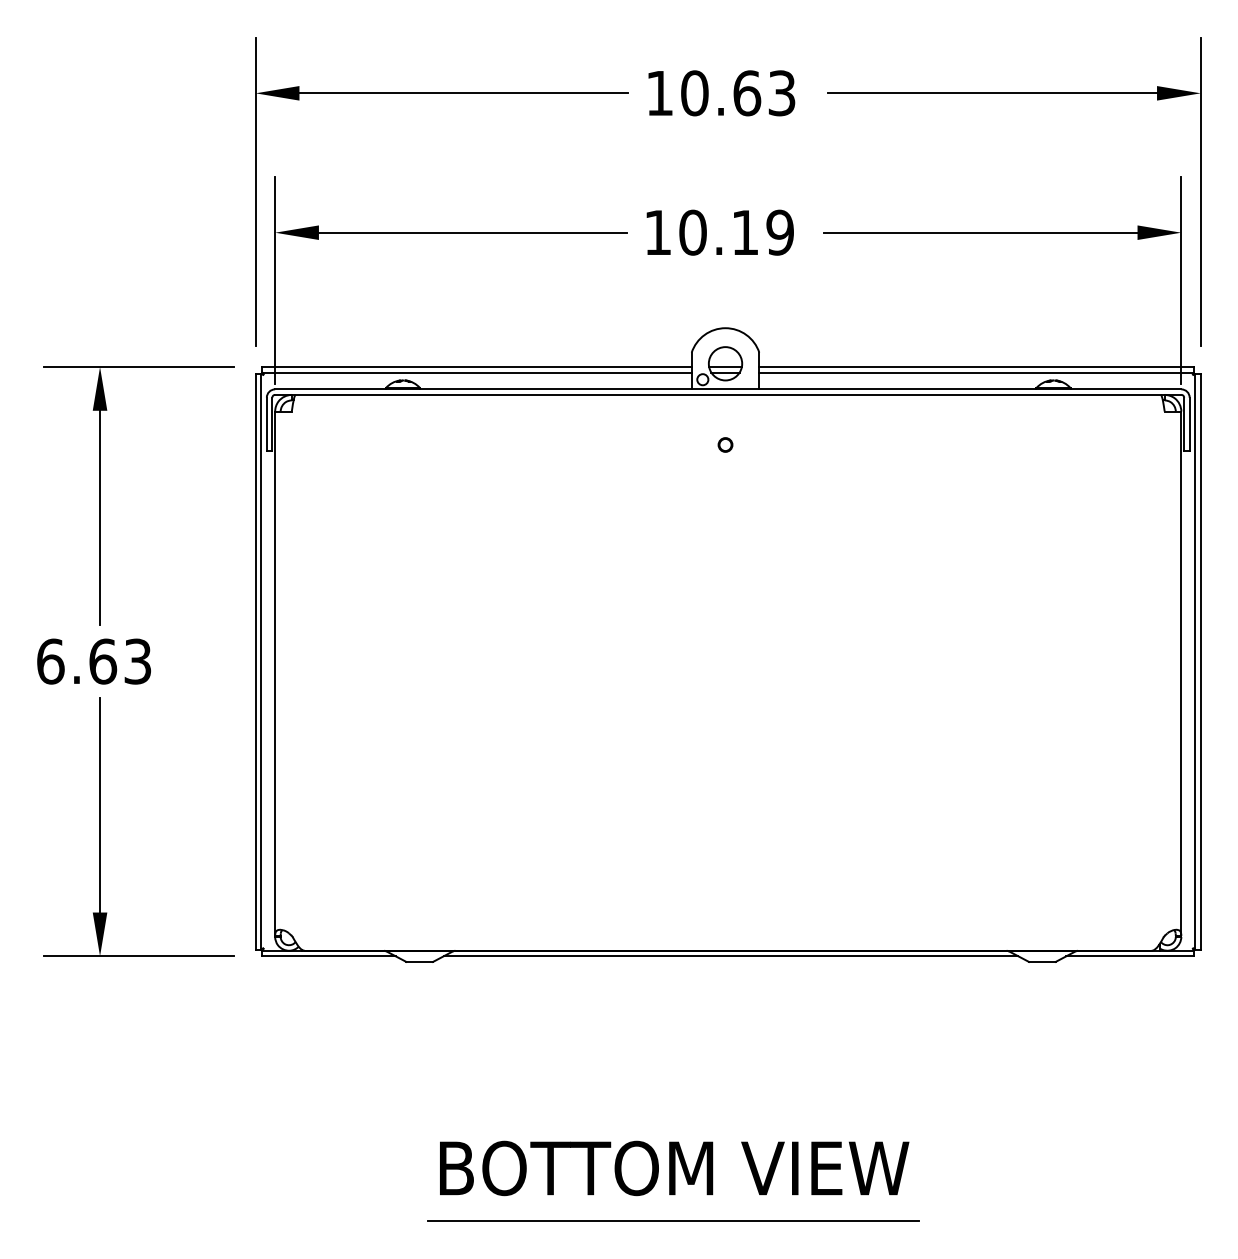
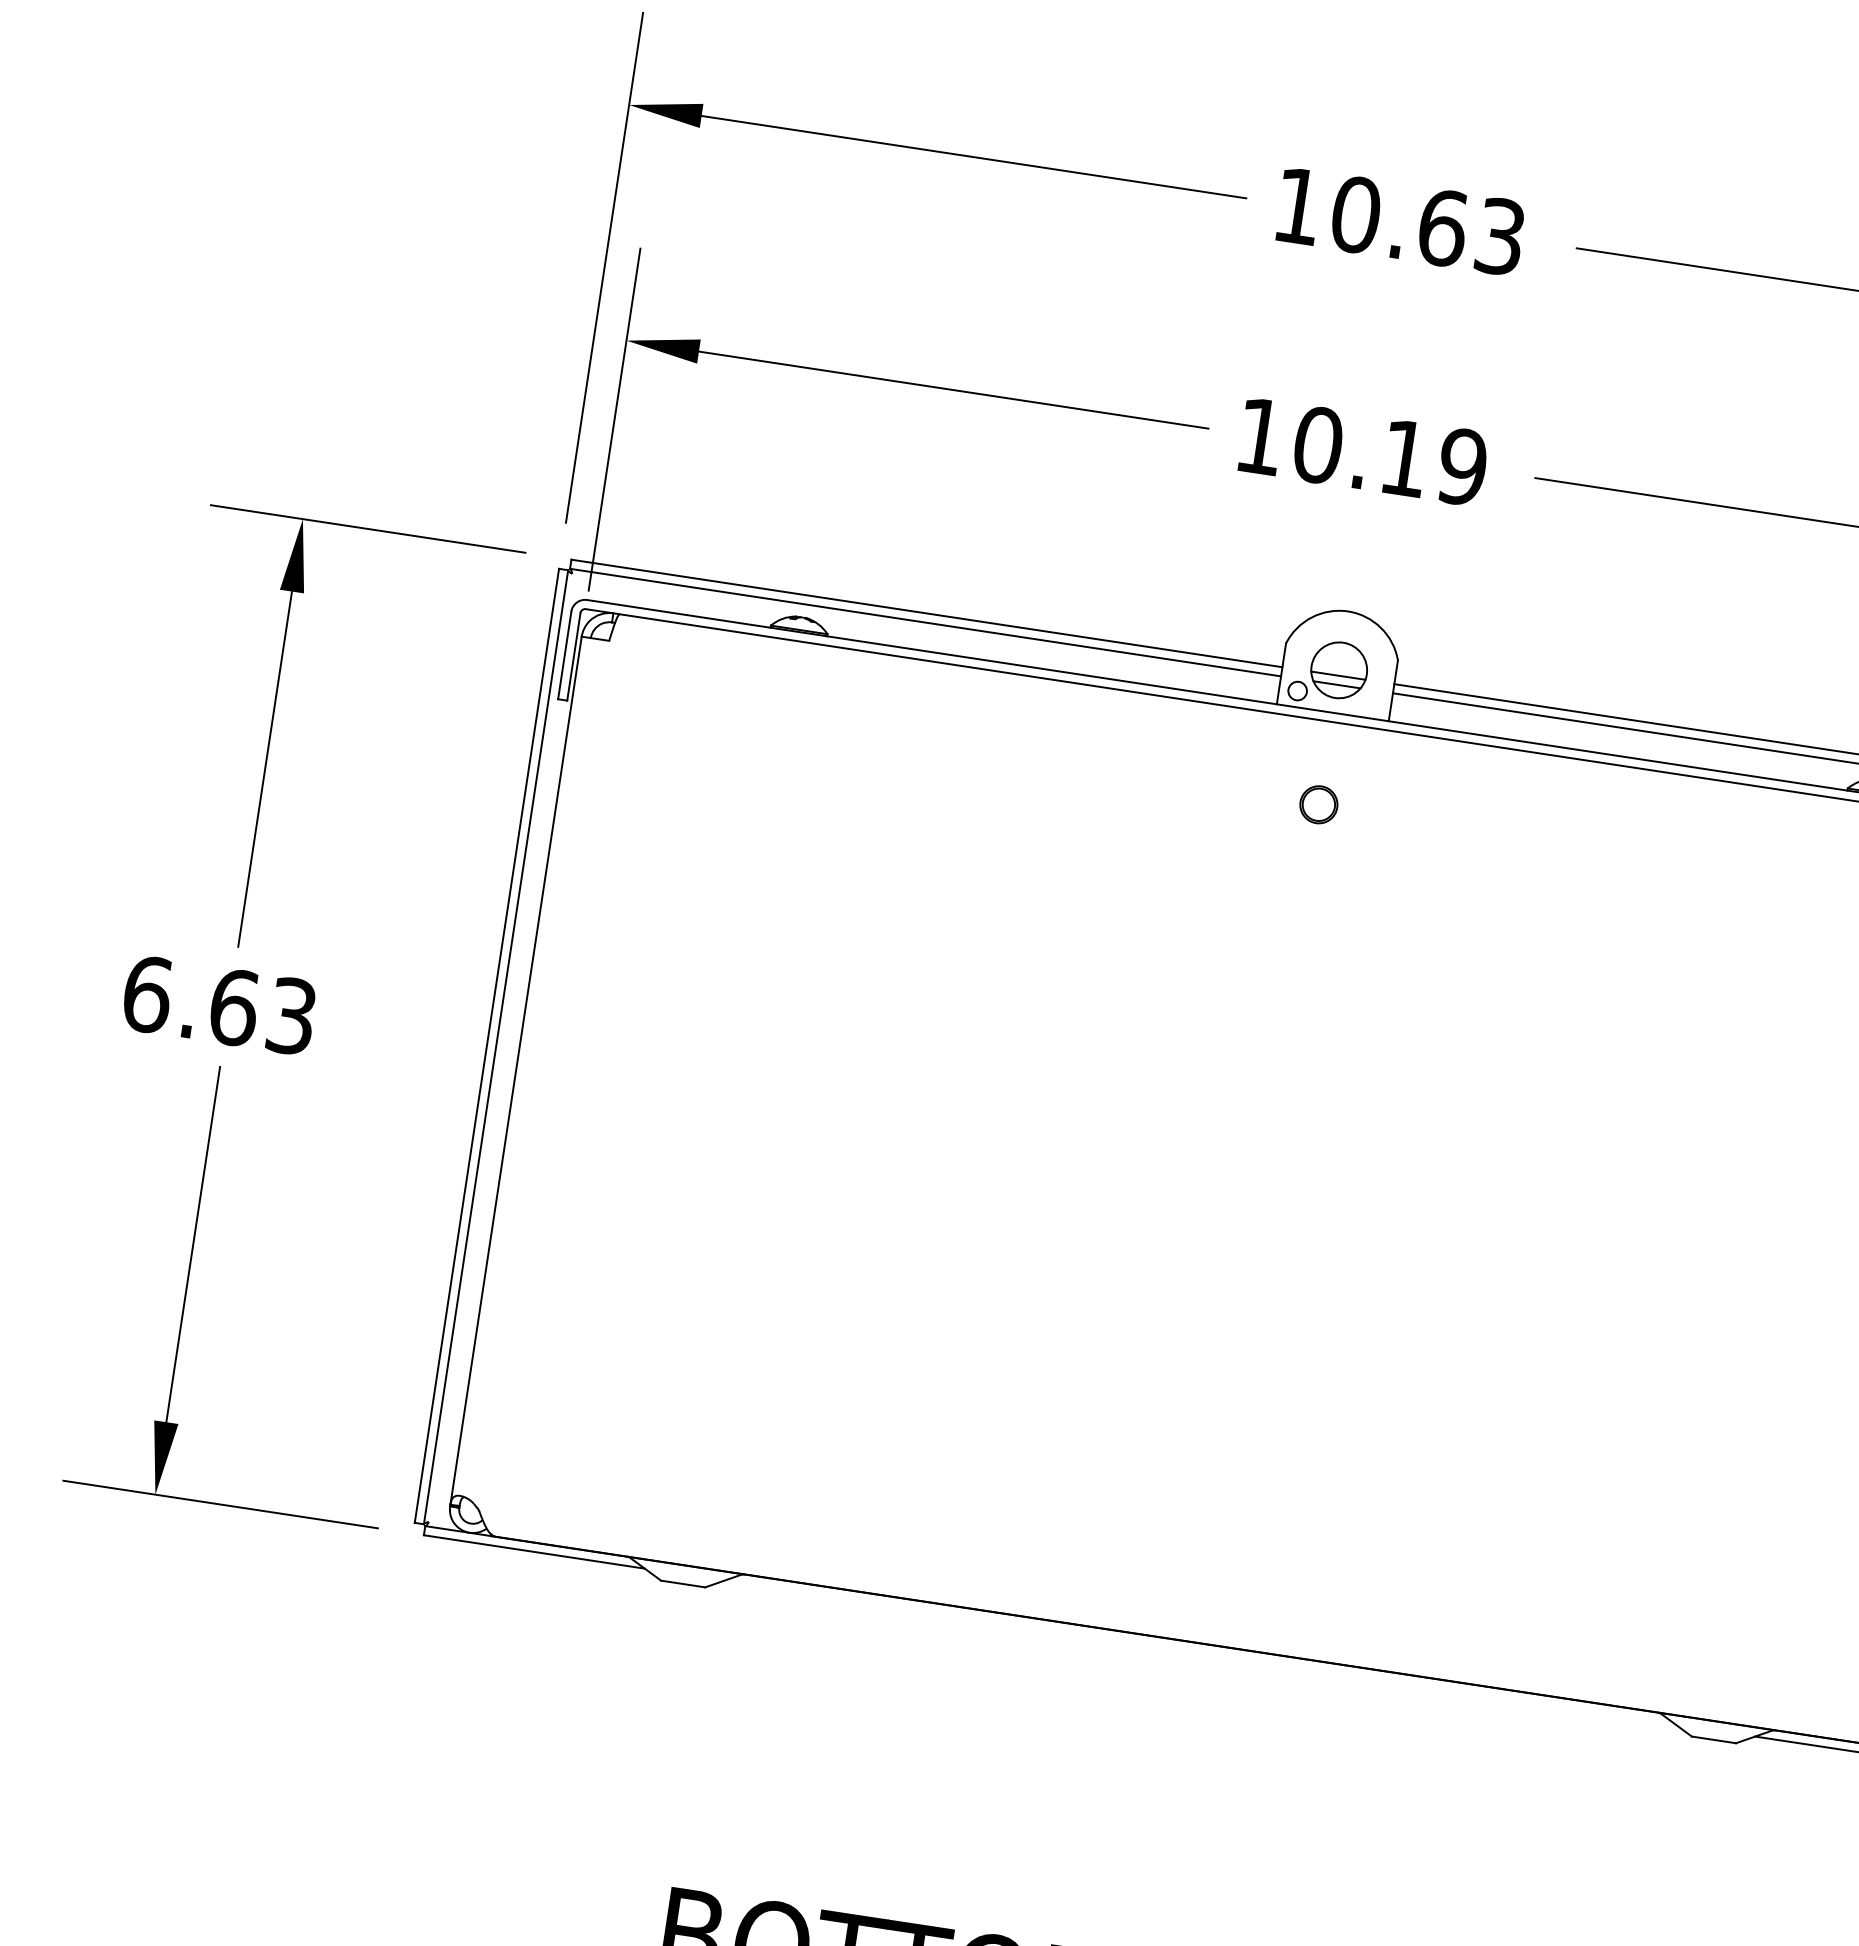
part: (725, 444) -> (1318, 803), size x1.6
line: (730, 956) -> (1199, 1652), removed

